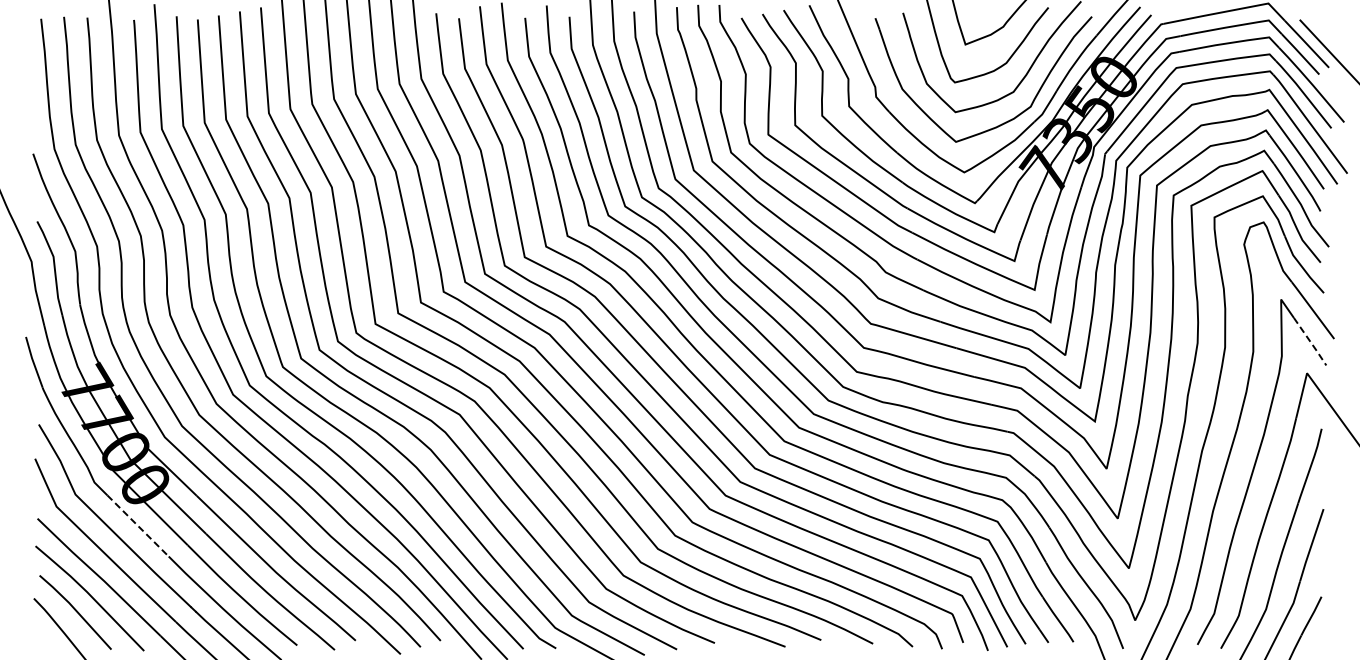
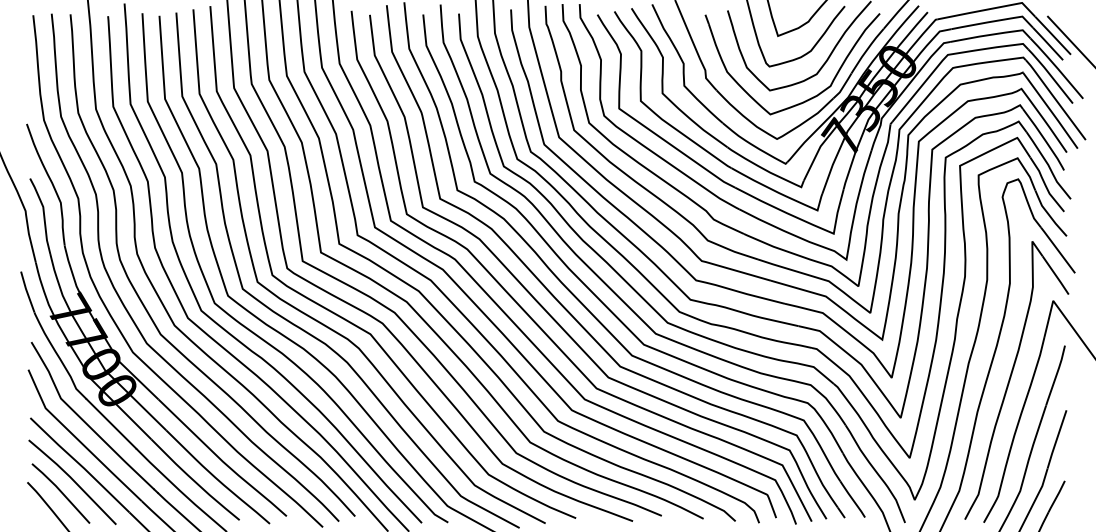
line: (1310, 342) -> (1055, 276), dashed -> solid
line: (138, 526) -> (111, 424), dashed -> solid

